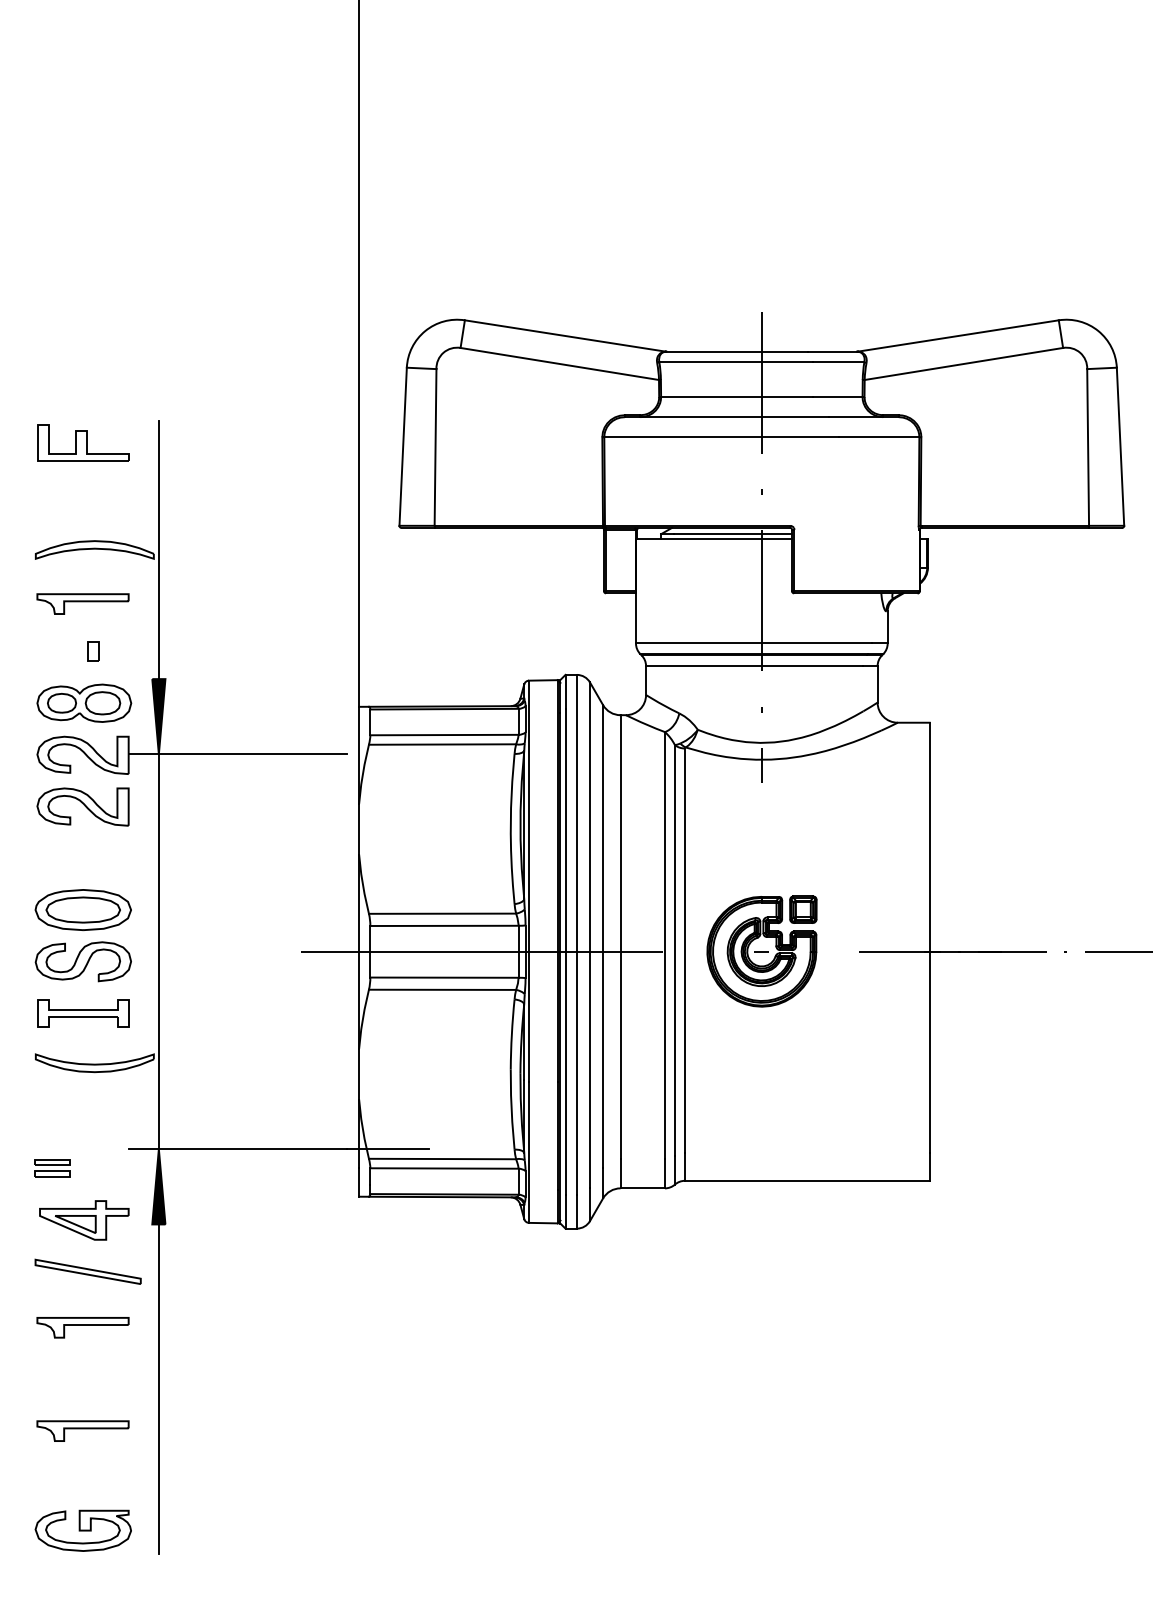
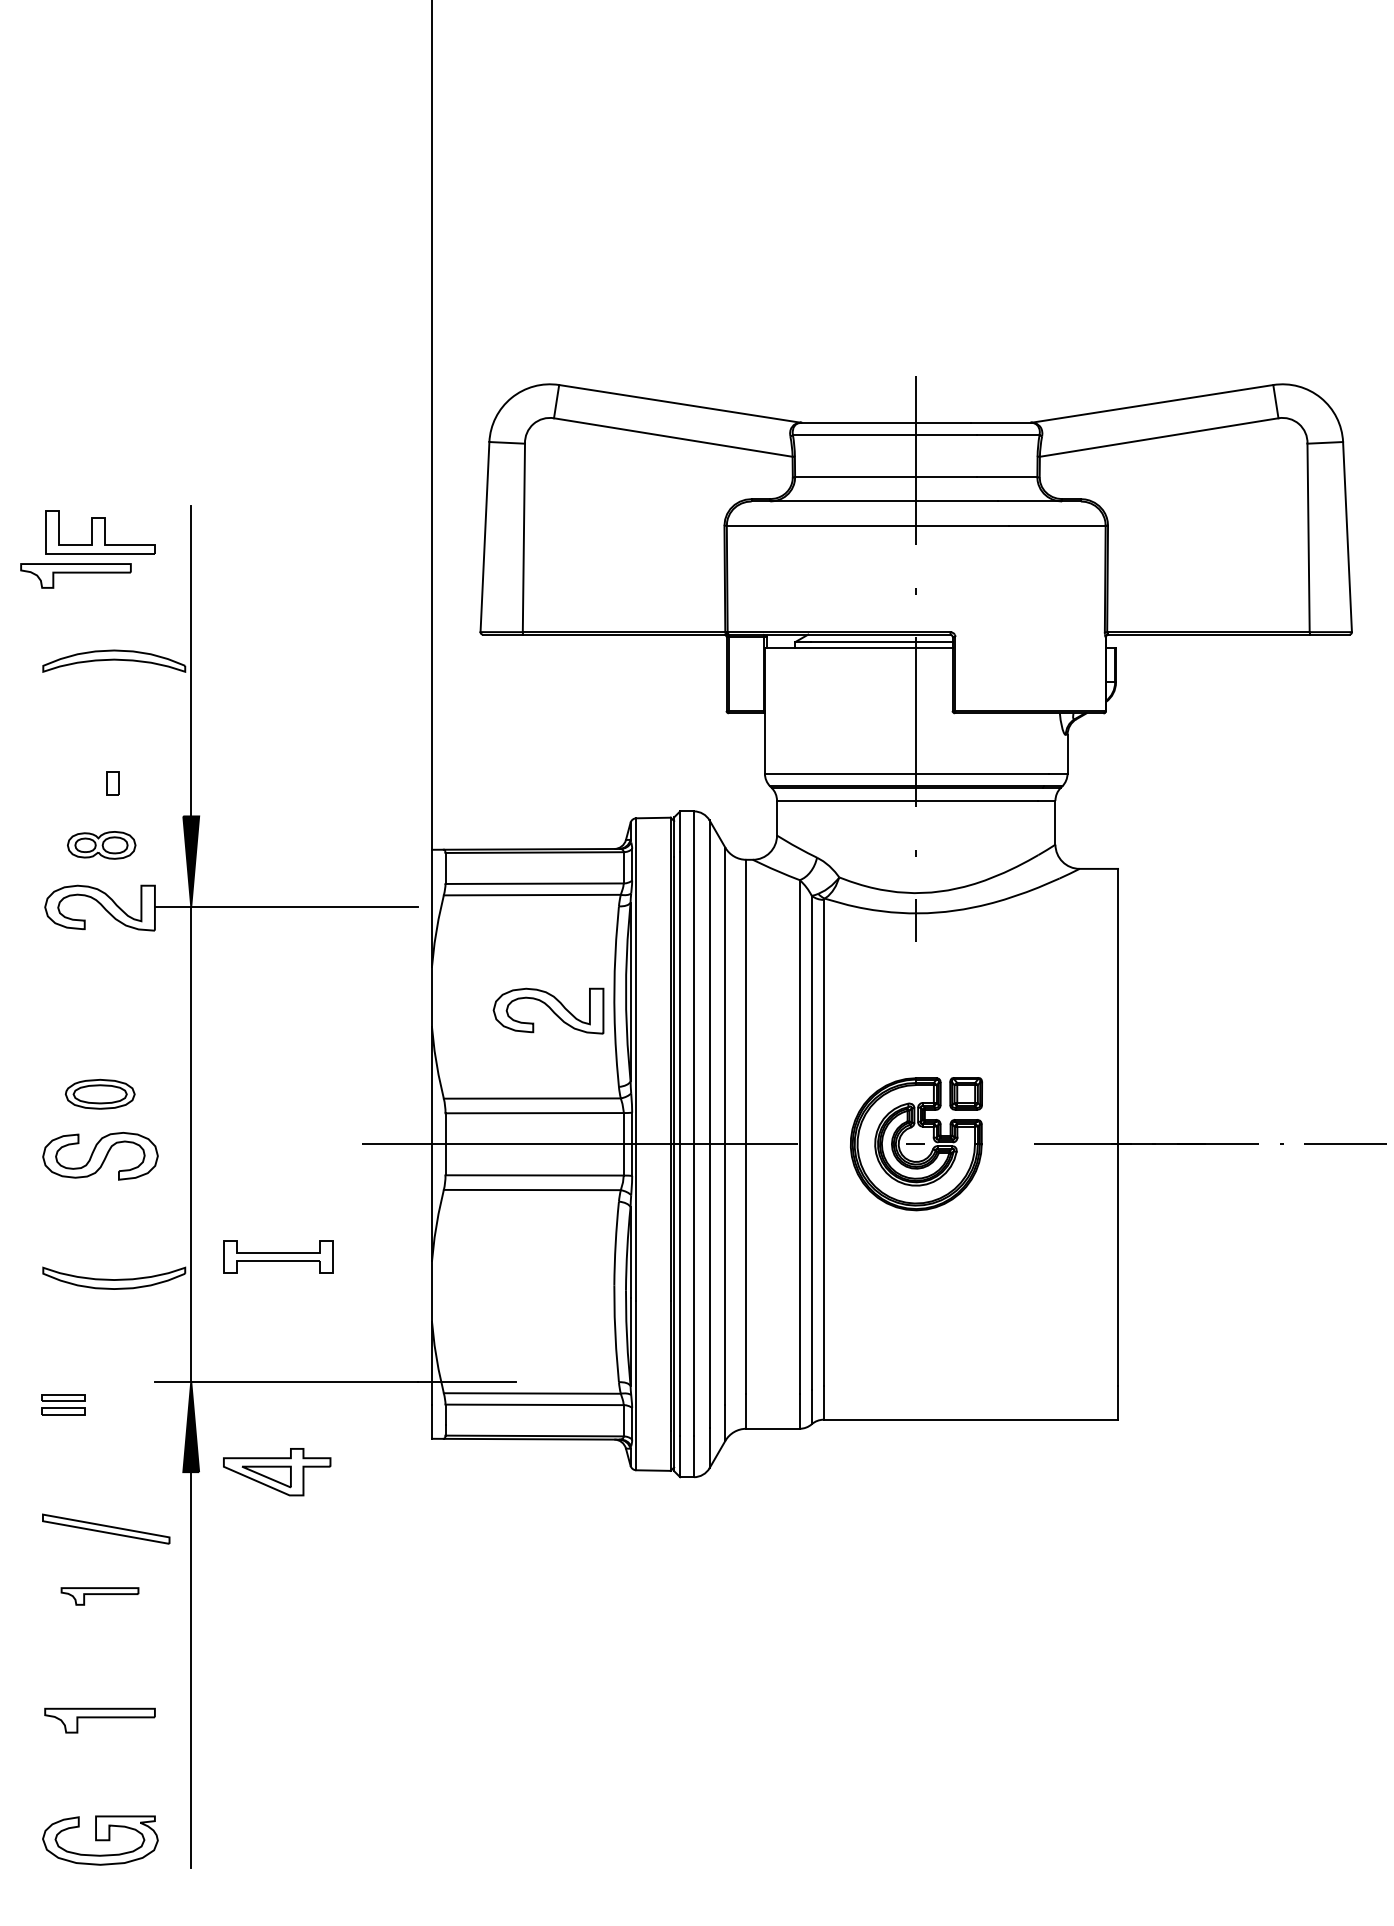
part: (82, 603) -> (75, 575), moved
part: (84, 702) -> (101, 844), size x0.6
part: (82, 806) -> (547, 1010), moved
part: (82, 910) -> (99, 1094), size x0.6
part: (83, 1013) -> (278, 1256), moved
part: (84, 1220) -> (277, 1472), moved
part: (82, 1327) -> (99, 1596), size x0.7

